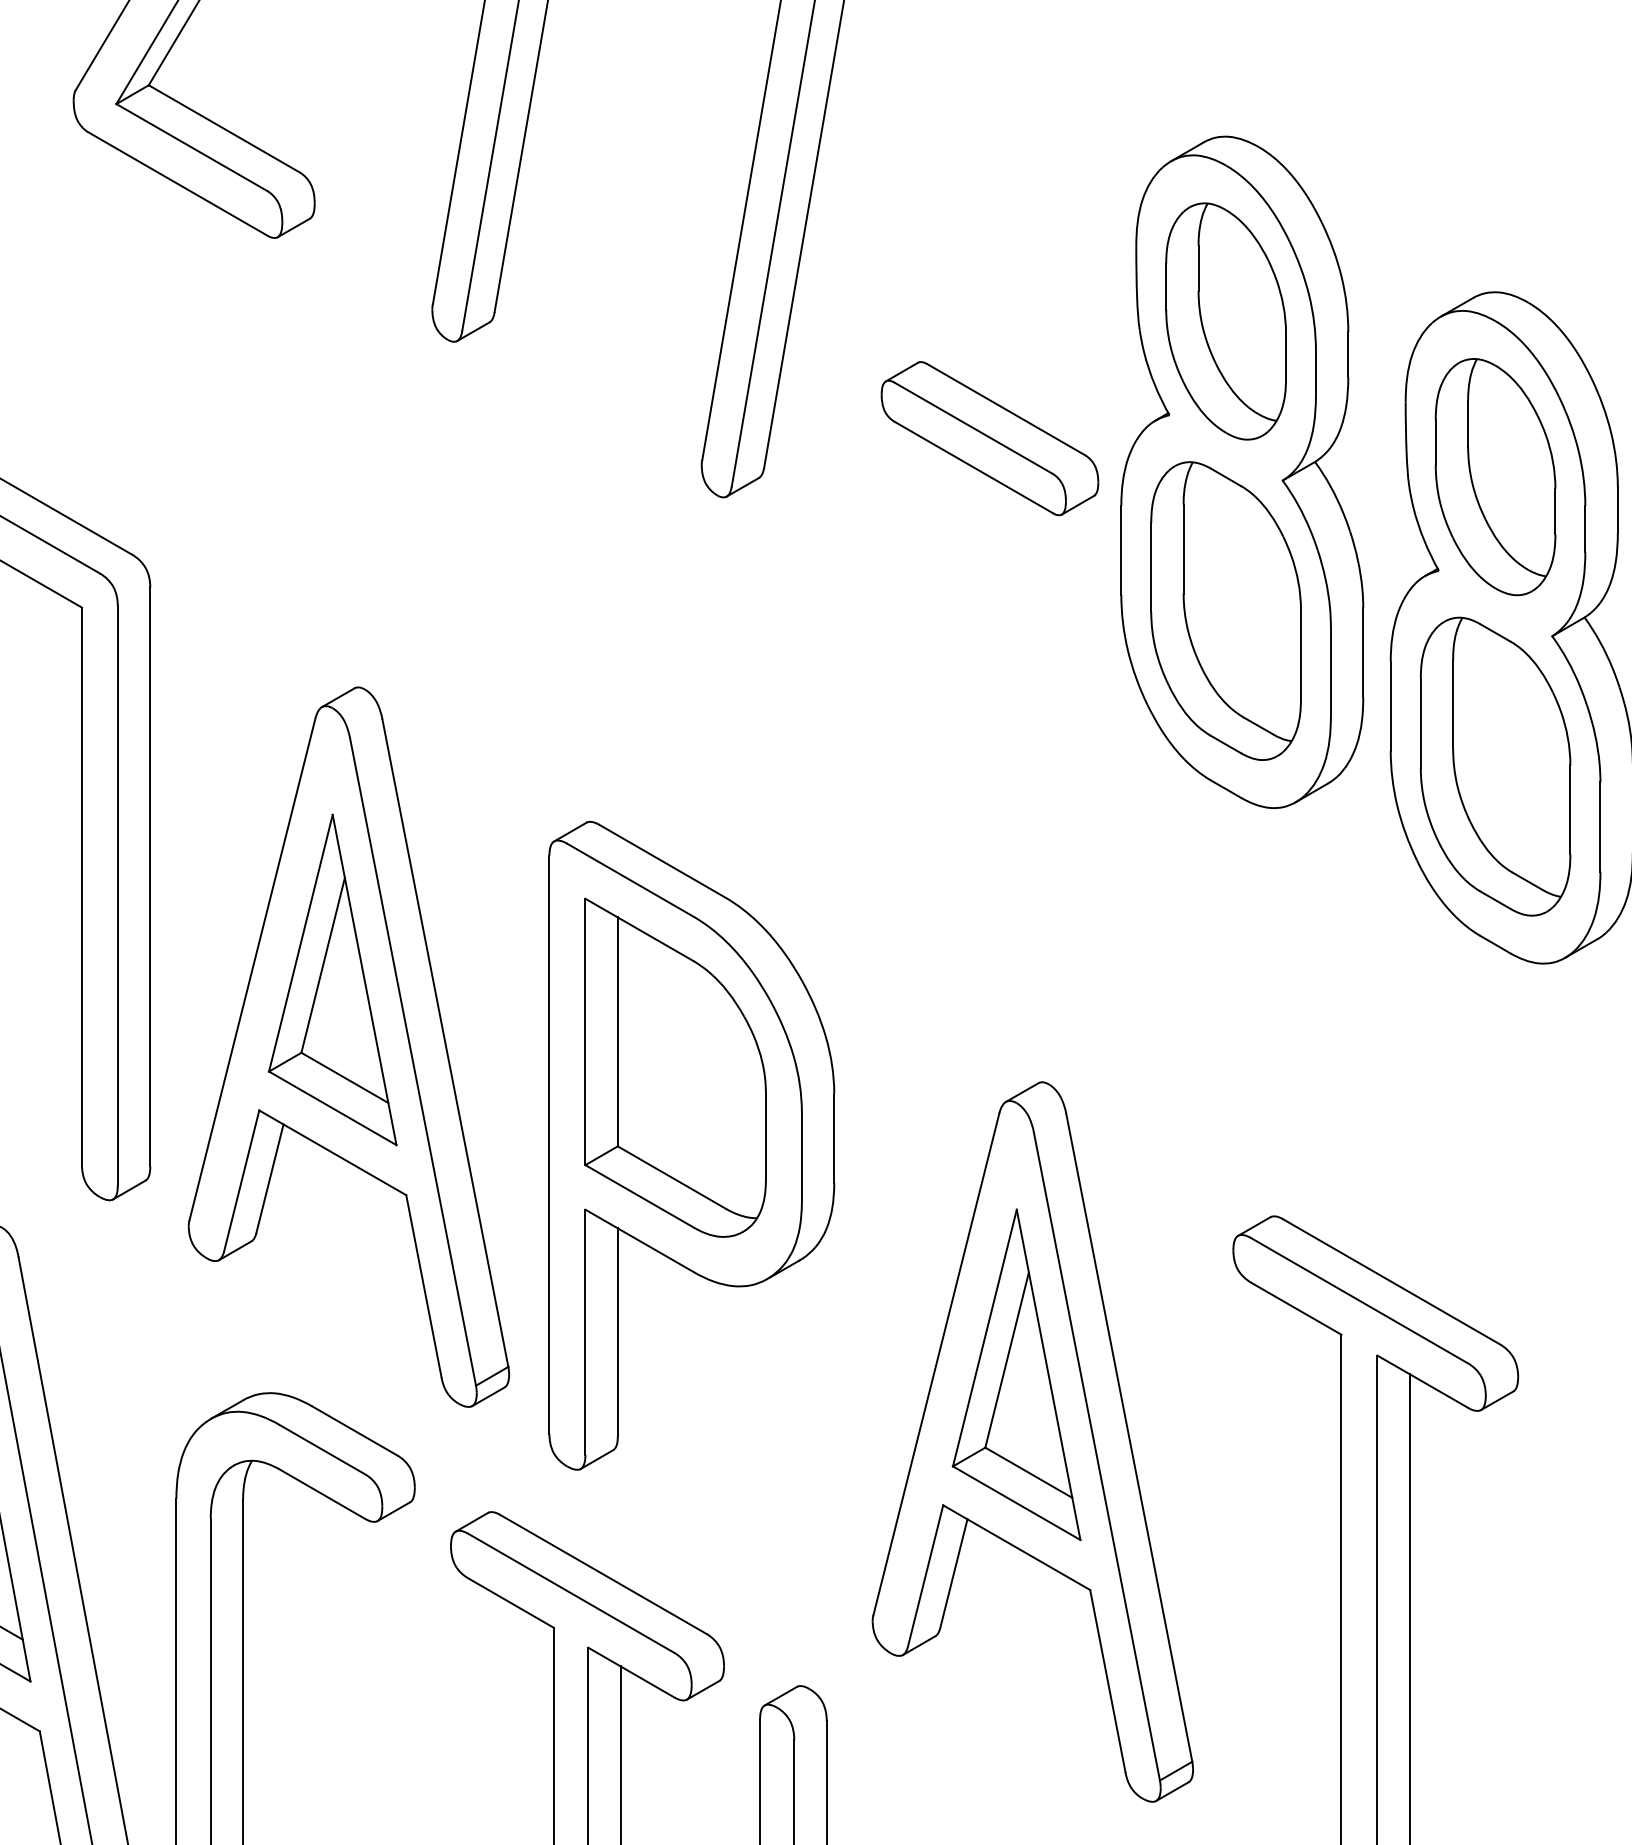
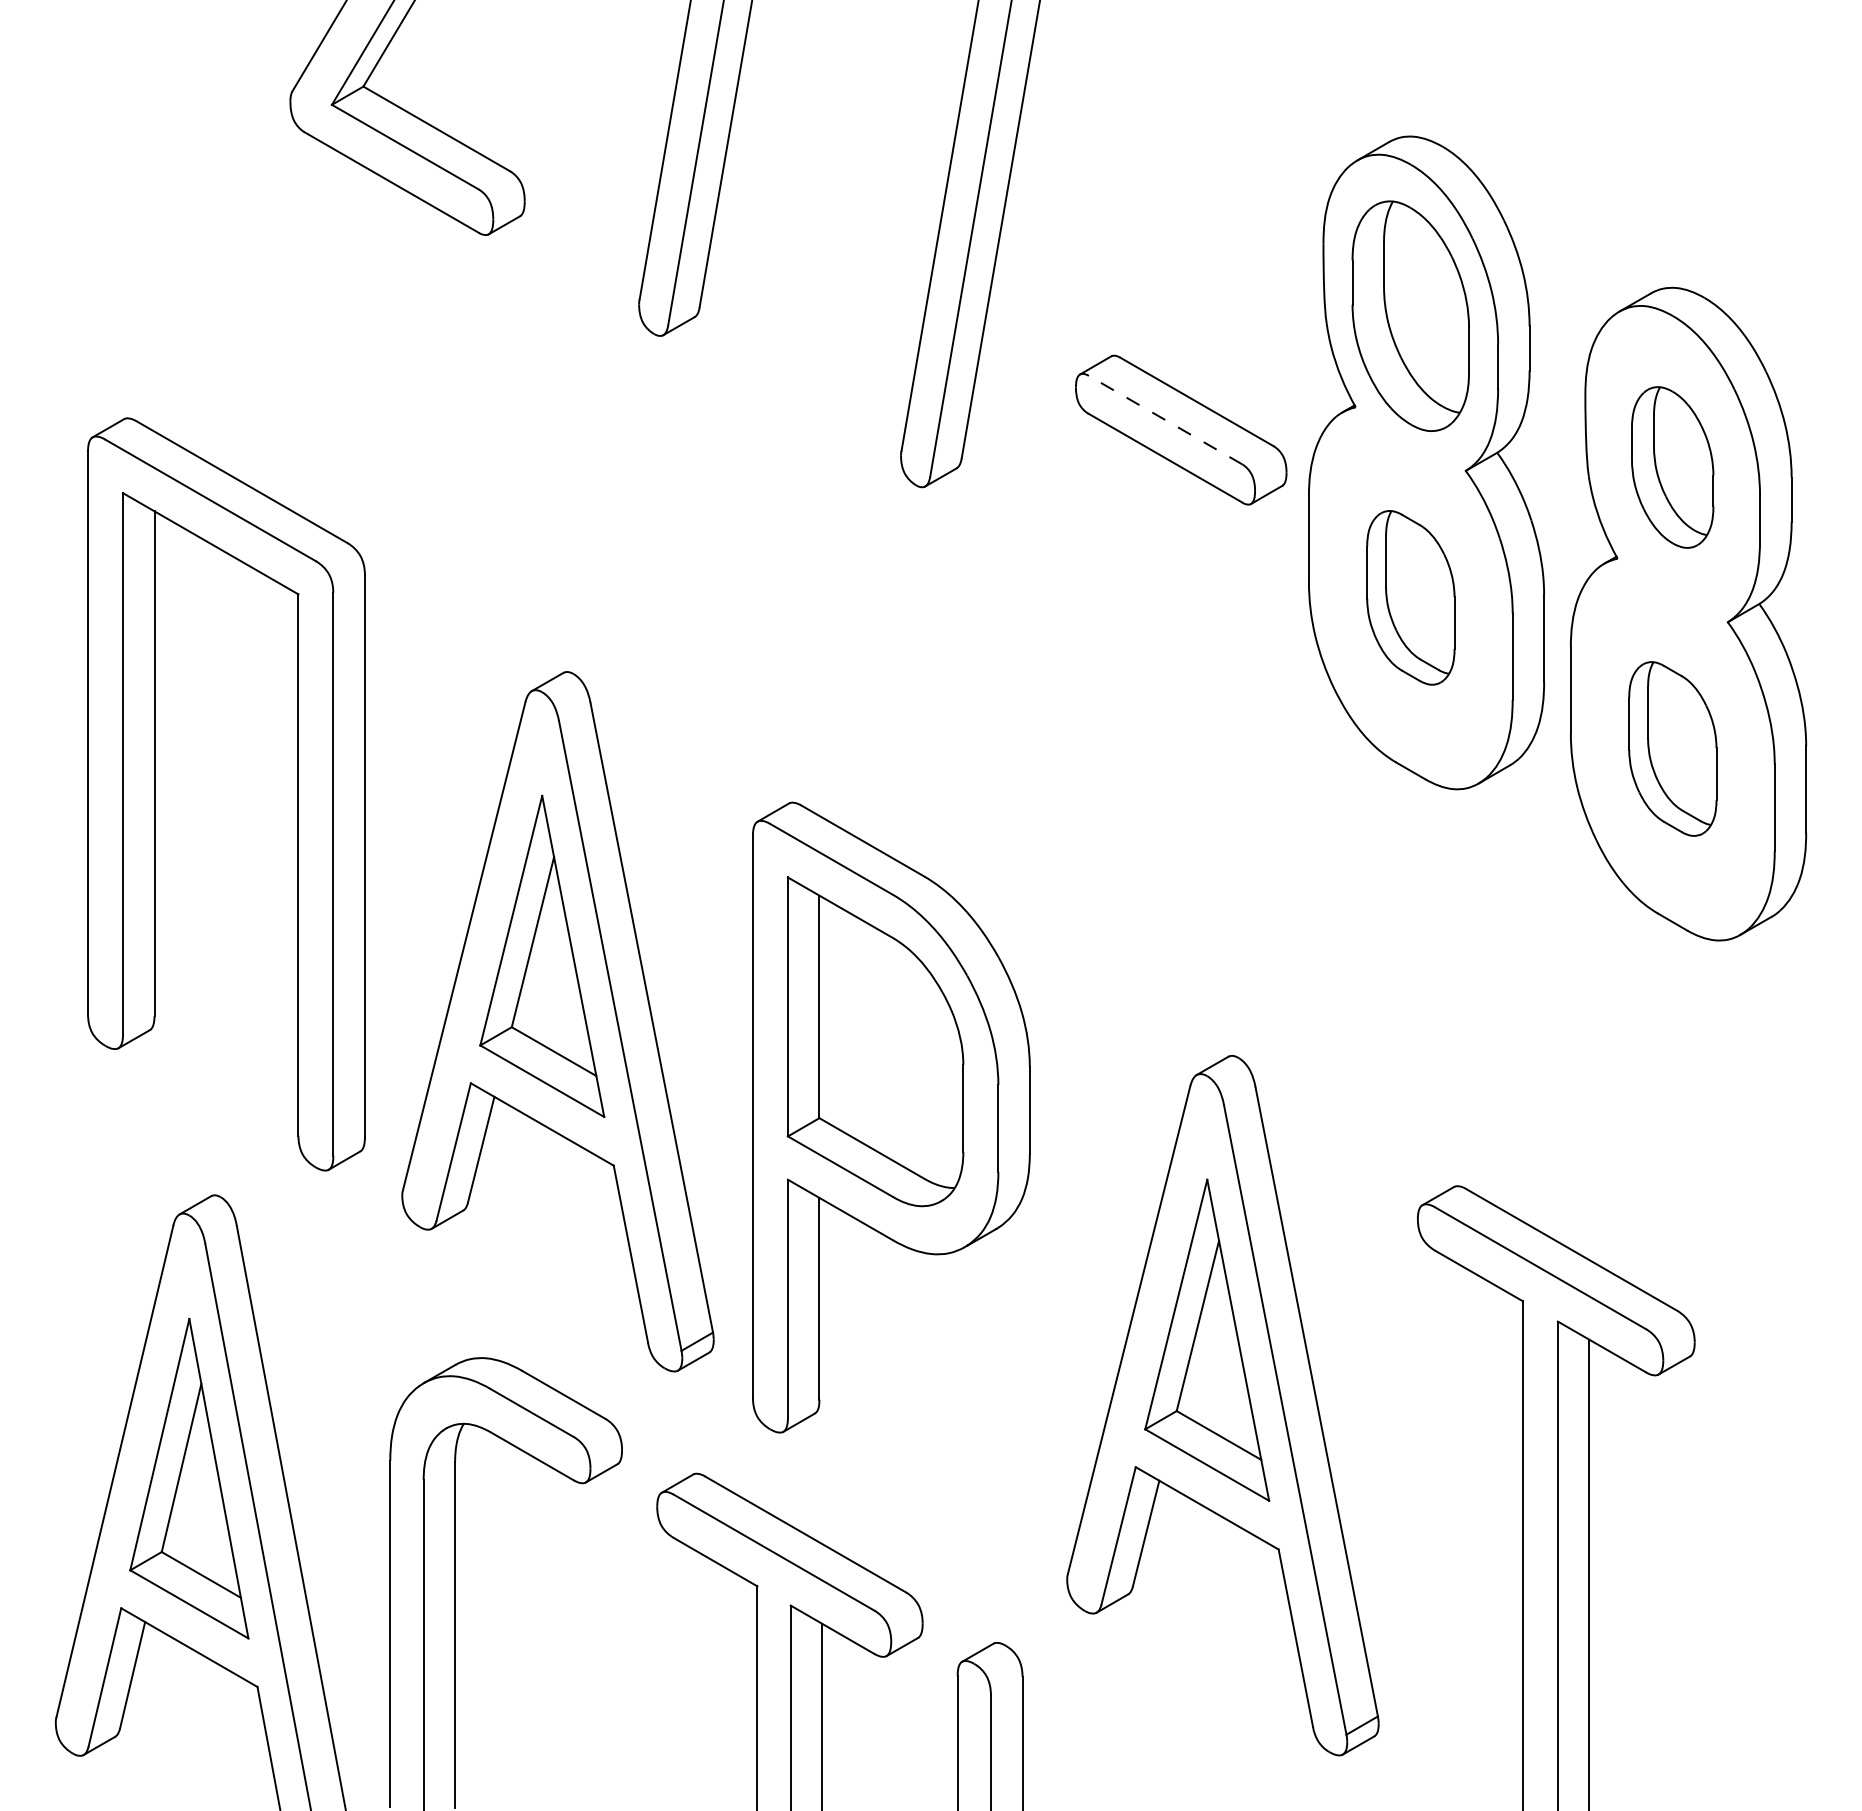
line: (973, 428) -> (1165, 420), solid -> dashed
part: (1495, 477) -> (1672, 467), size x0.7
part: (1225, 610) -> (1410, 597), size x0.6
part: (1495, 766) -> (1672, 748), size x0.6

